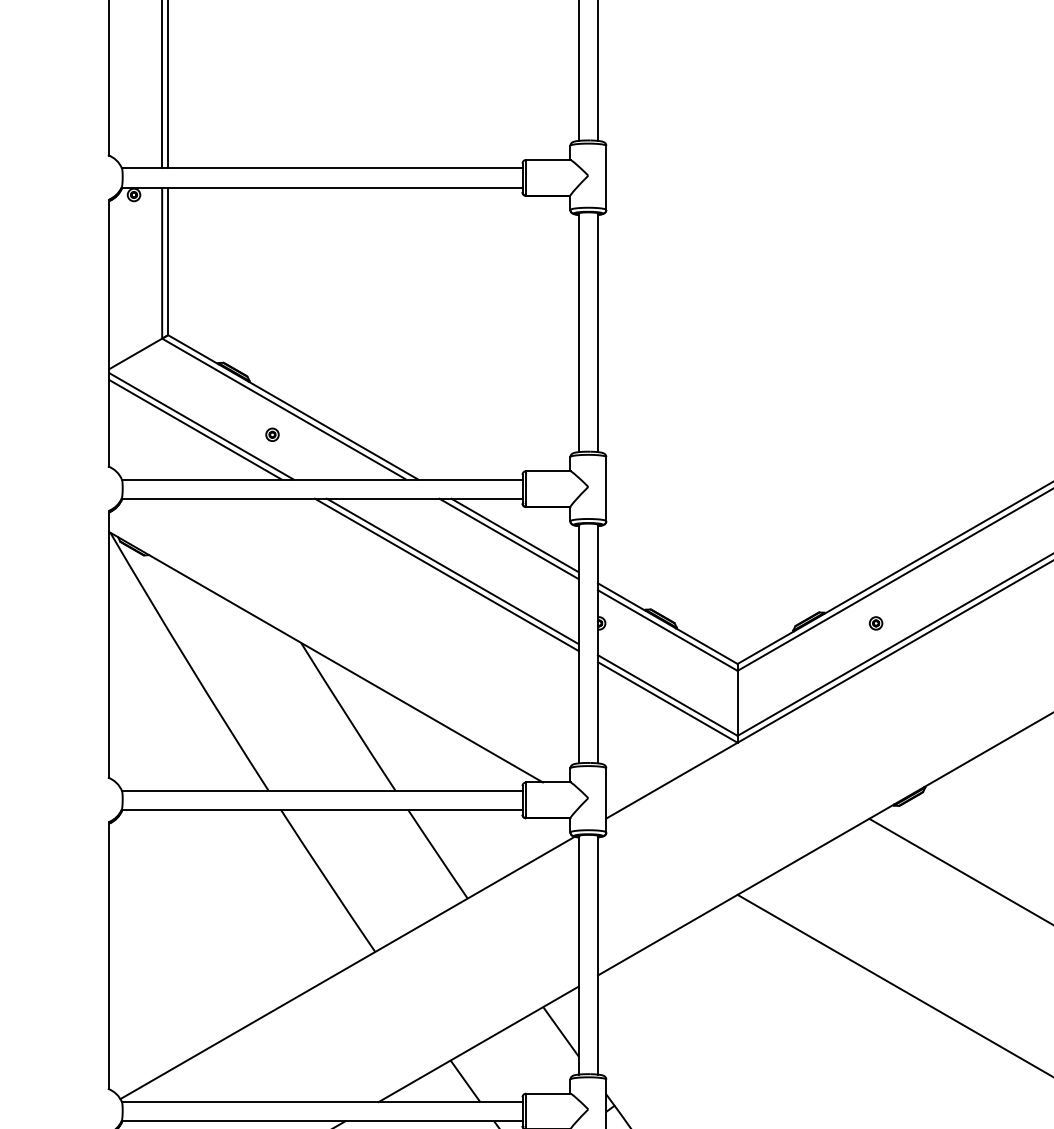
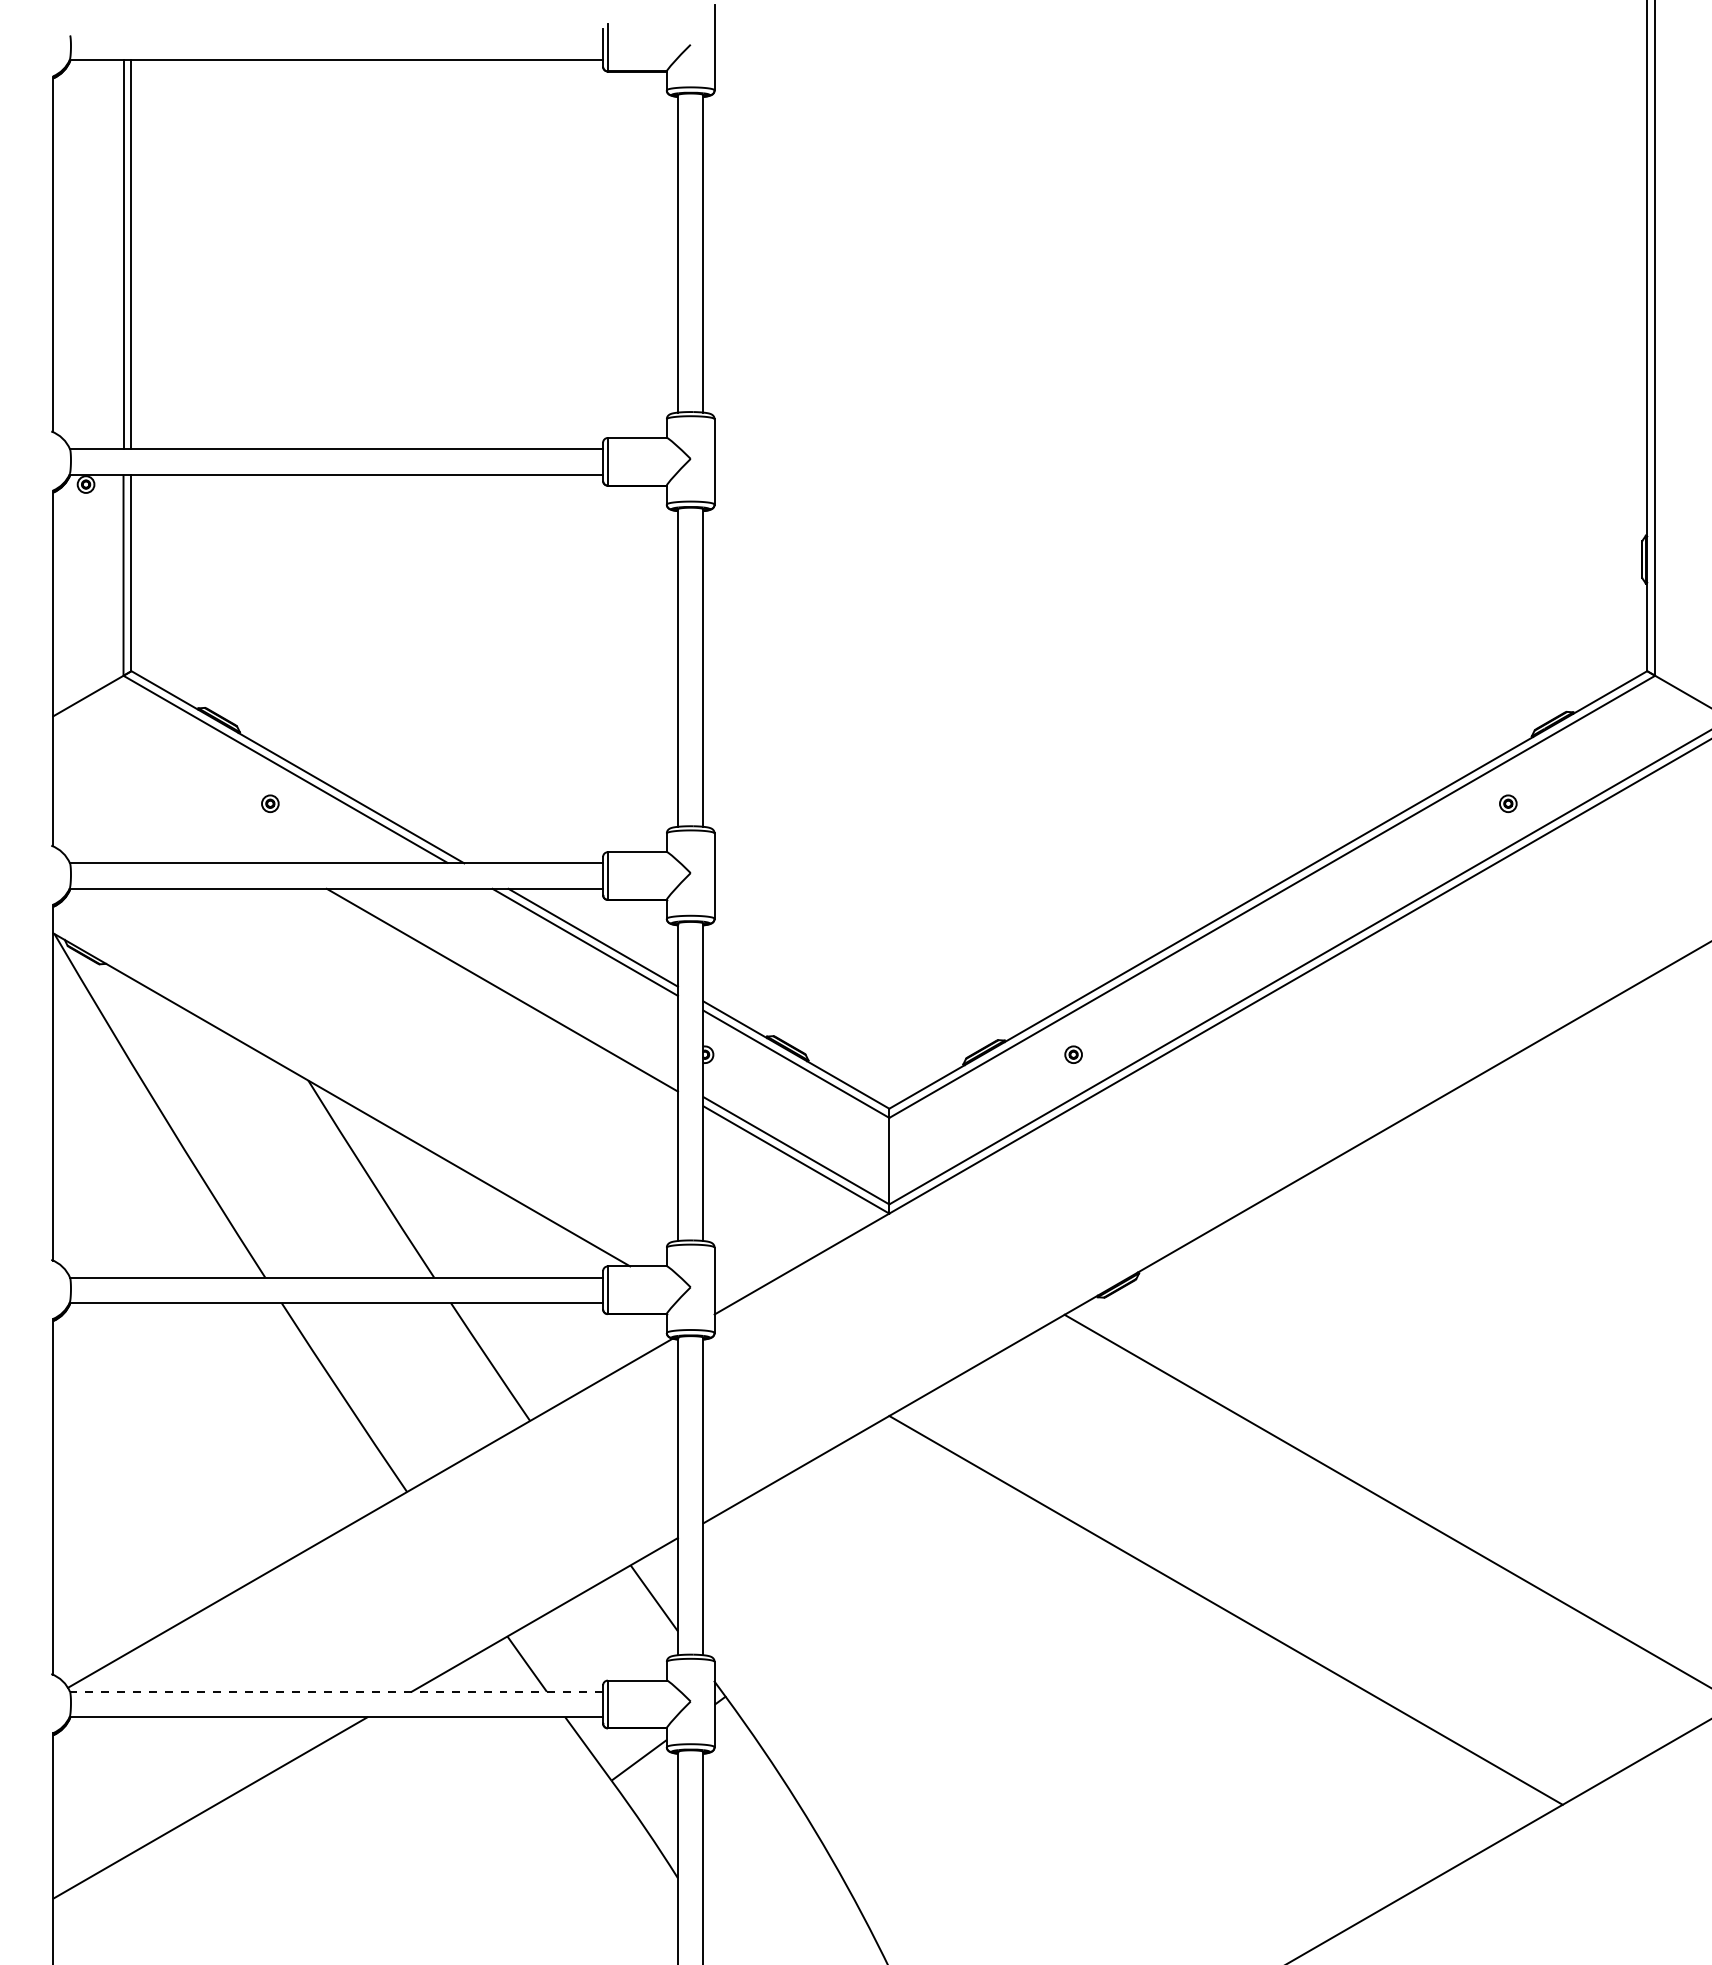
line: (201, 426) -> (175, 792), removed
line: (195, 429) -> (167, 796), removed
line: (452, 571) -> (509, 985), removed
line: (322, 1101) -> (336, 1691), solid -> dashed

